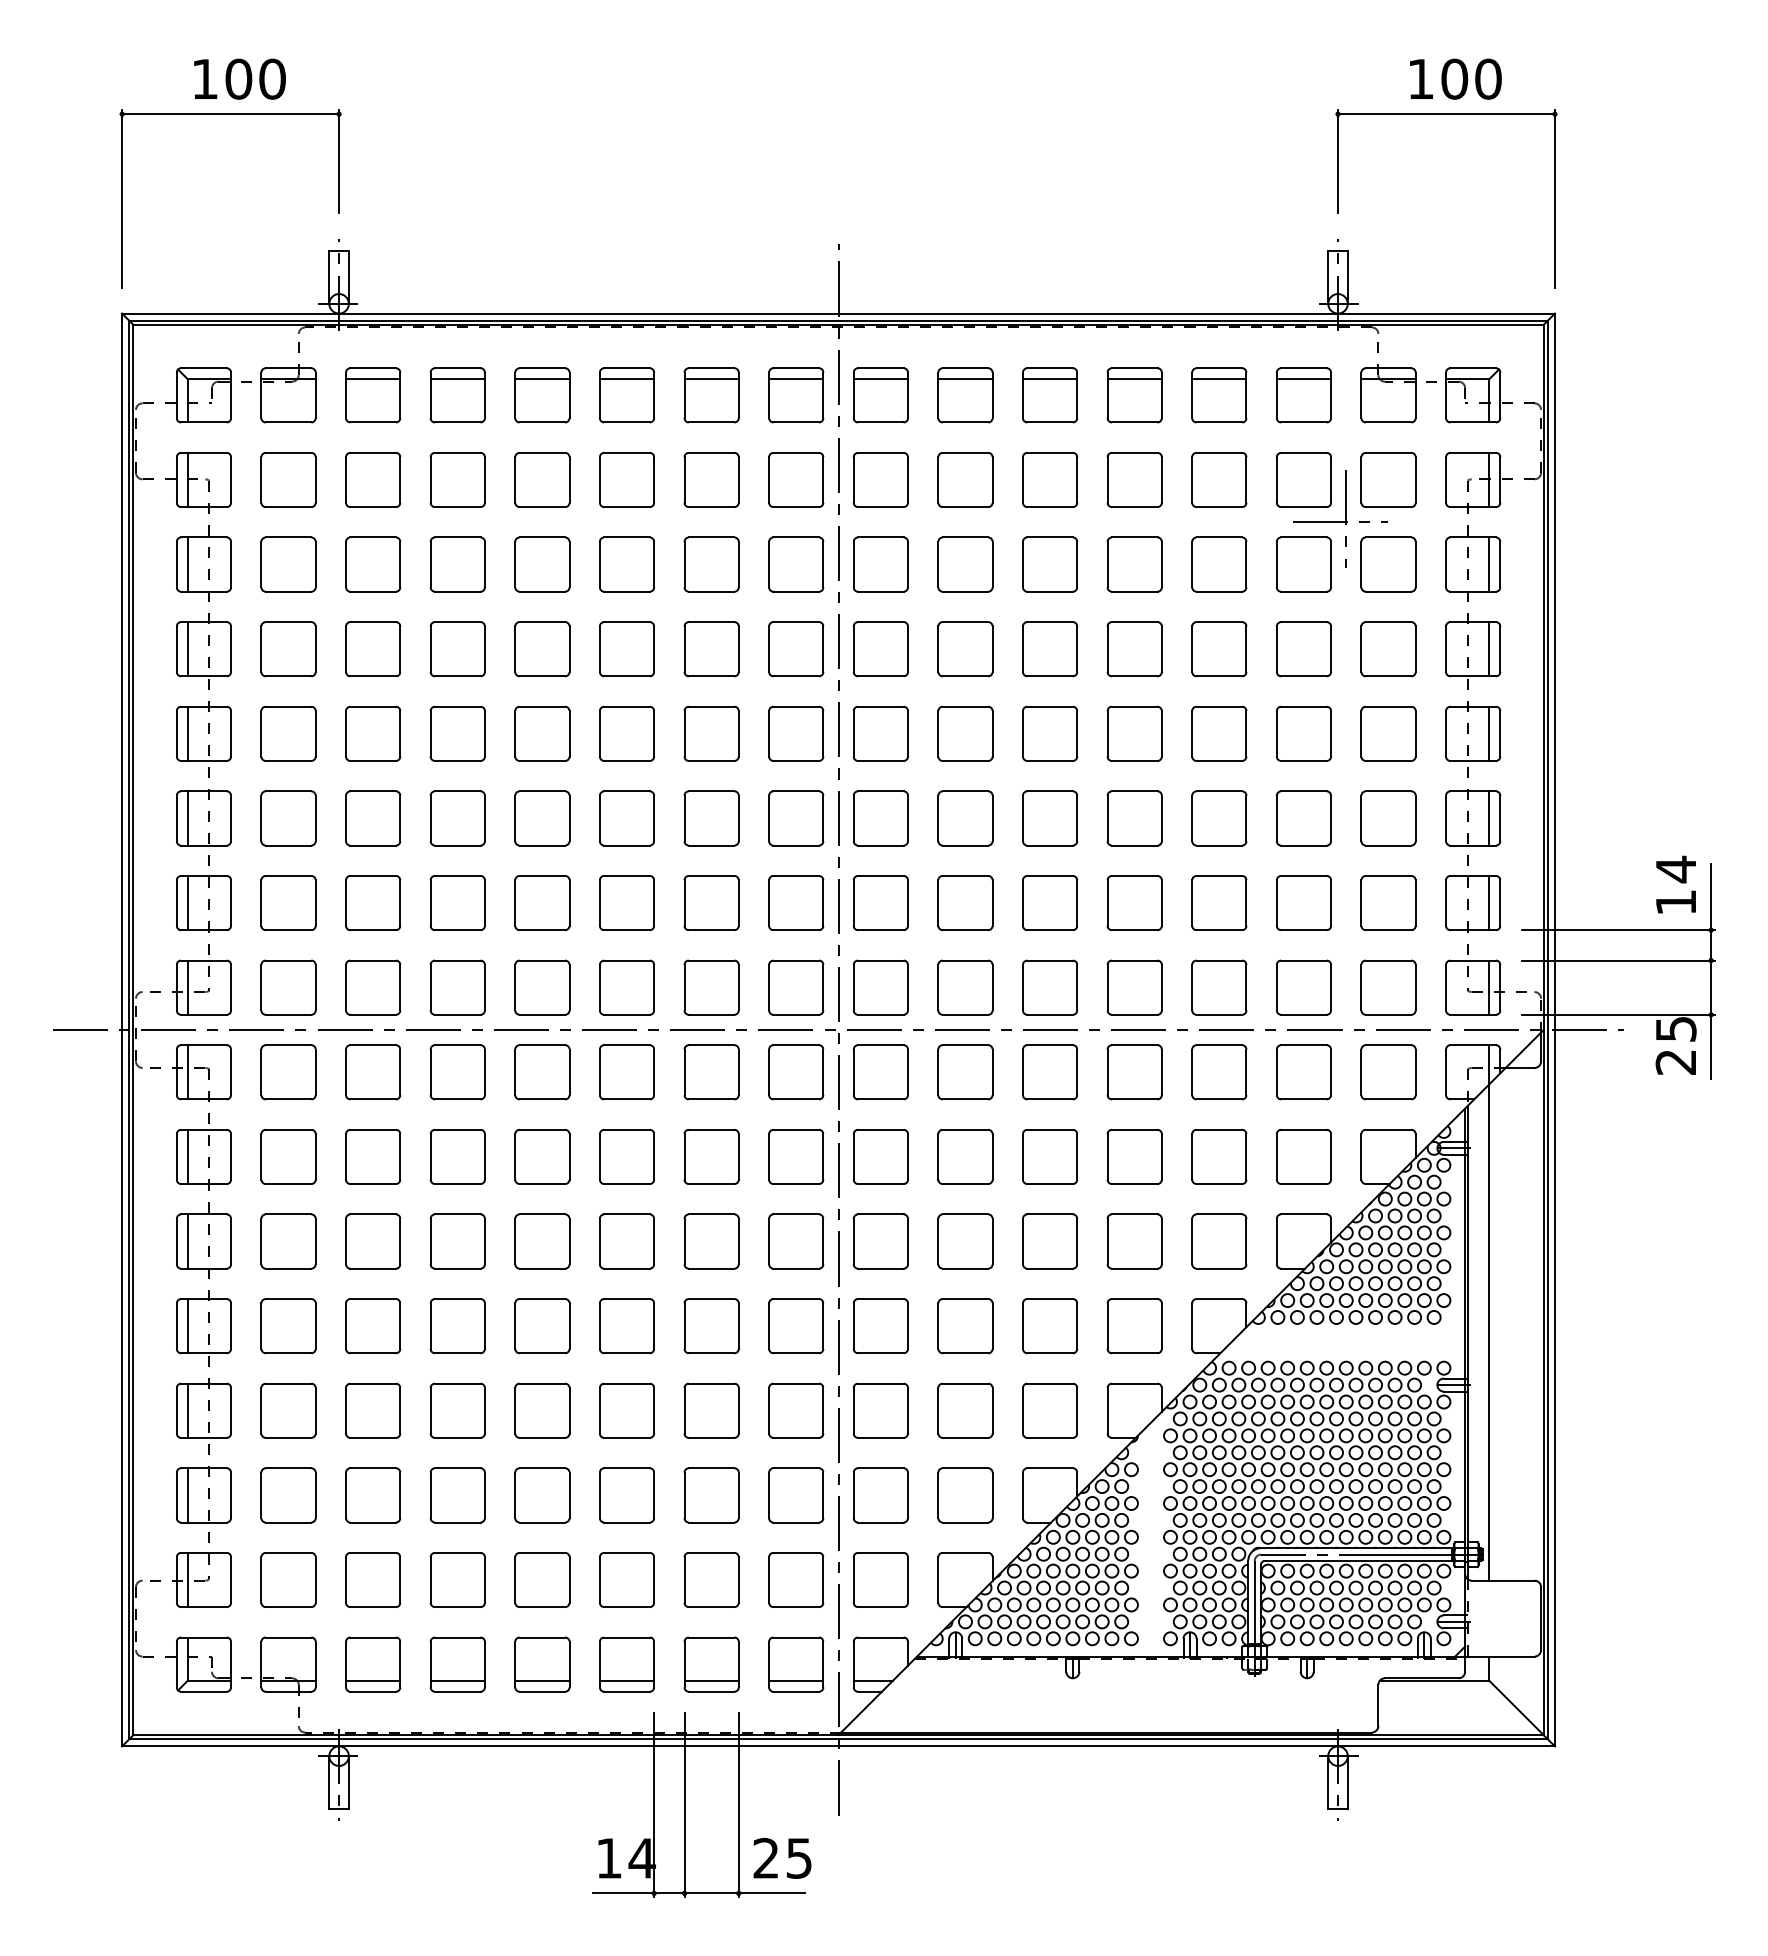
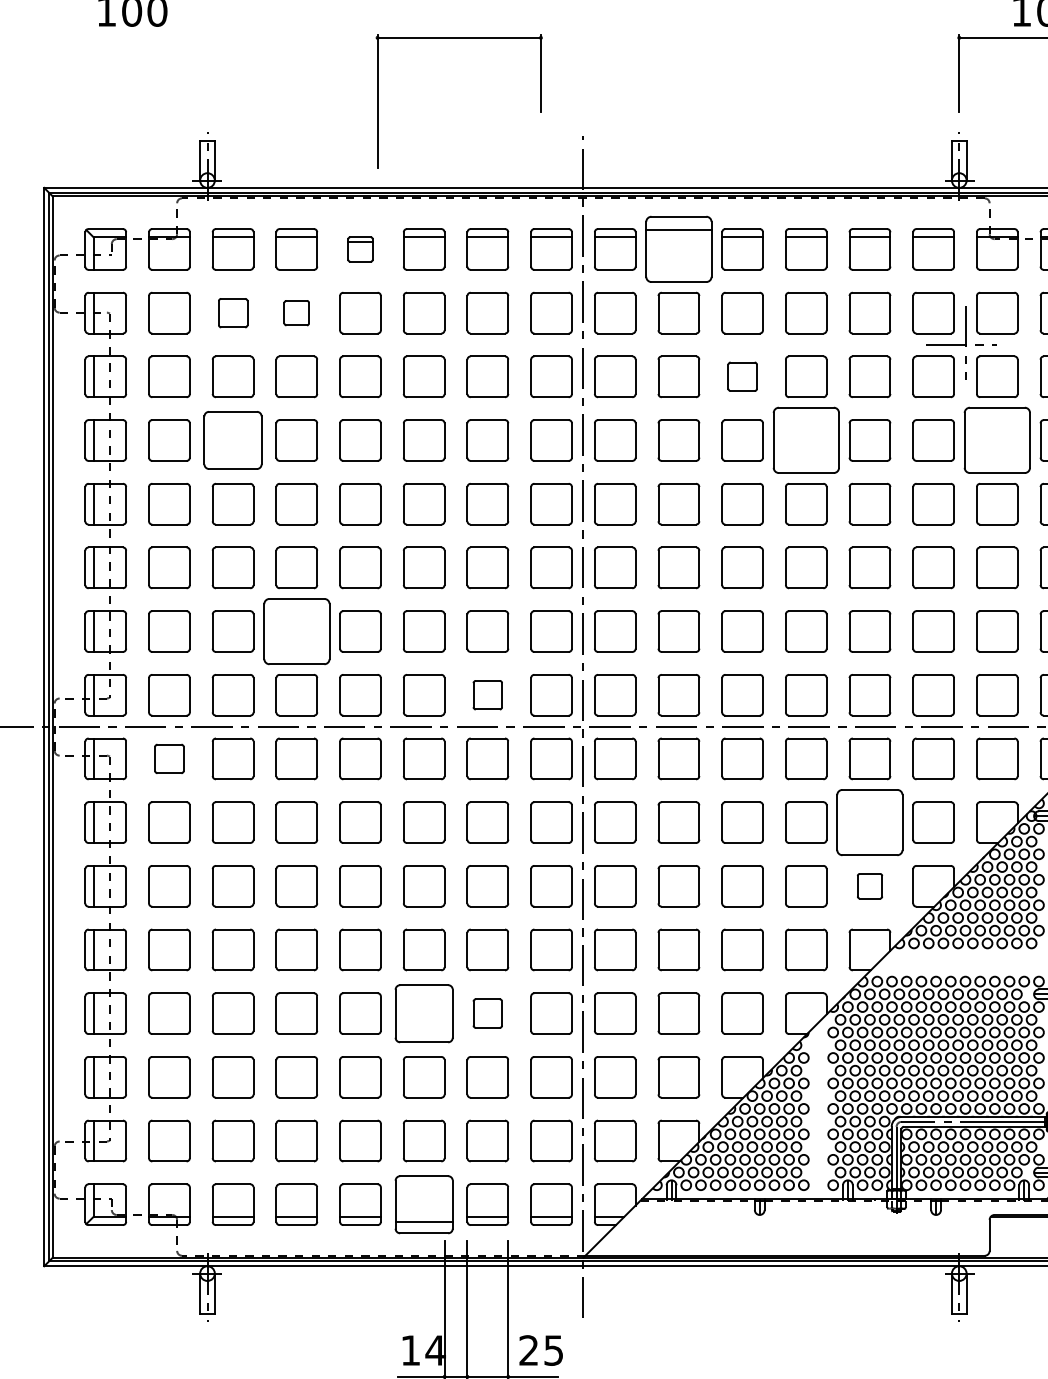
part: (230, 114) -> (459, 38), moved
part: (542, 395) -> (360, 249), size x0.6
part: (965, 395) -> (678, 249), size x1.6
part: (373, 479) -> (233, 312), size x0.7
part: (457, 479) -> (296, 312), size x0.6
part: (1050, 564) -> (742, 376), size x0.7
part: (373, 649) -> (233, 440), size x1.4
part: (1134, 649) -> (806, 440), size x1.6
part: (1388, 649) -> (997, 440), size x1.6
part: (457, 902) -> (296, 631), size x1.6
part: (711, 987) -> (487, 695), size x0.7
part: (288, 1072) -> (169, 759), size x0.7
part: (1219, 1156) -> (870, 822), size x1.6
part: (1219, 1241) -> (870, 886), size x0.6
part: (626, 1410) -> (423, 1013), size x1.4
part: (711, 1410) -> (487, 1013), size x0.7
part: (626, 1664) -> (423, 1204), size x1.4

